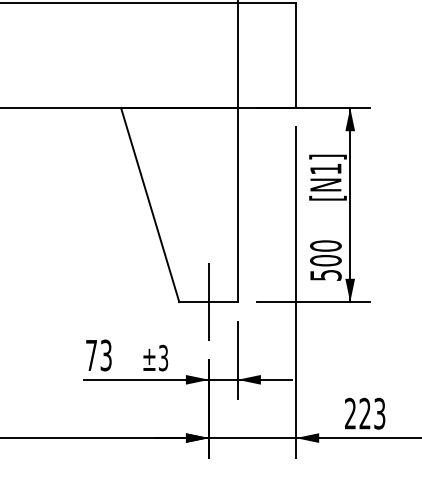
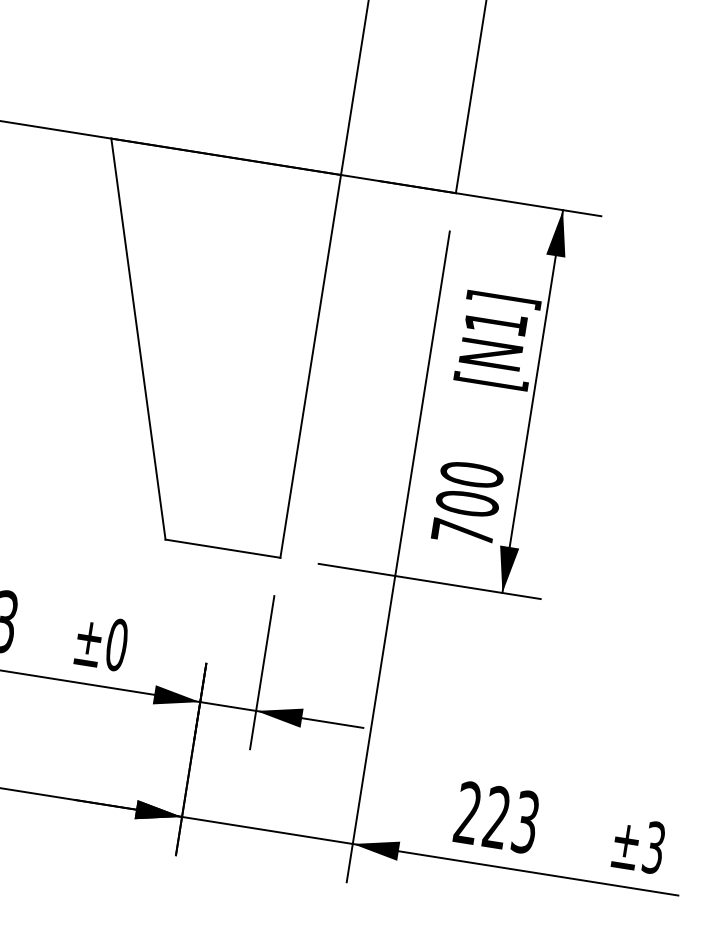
text: (325, 275) -> (462, 532), 500 -> 700
line: (209, 301) -> (225, 547), removed
text: (163, 357) -> (117, 643), ±3 -> ±0

